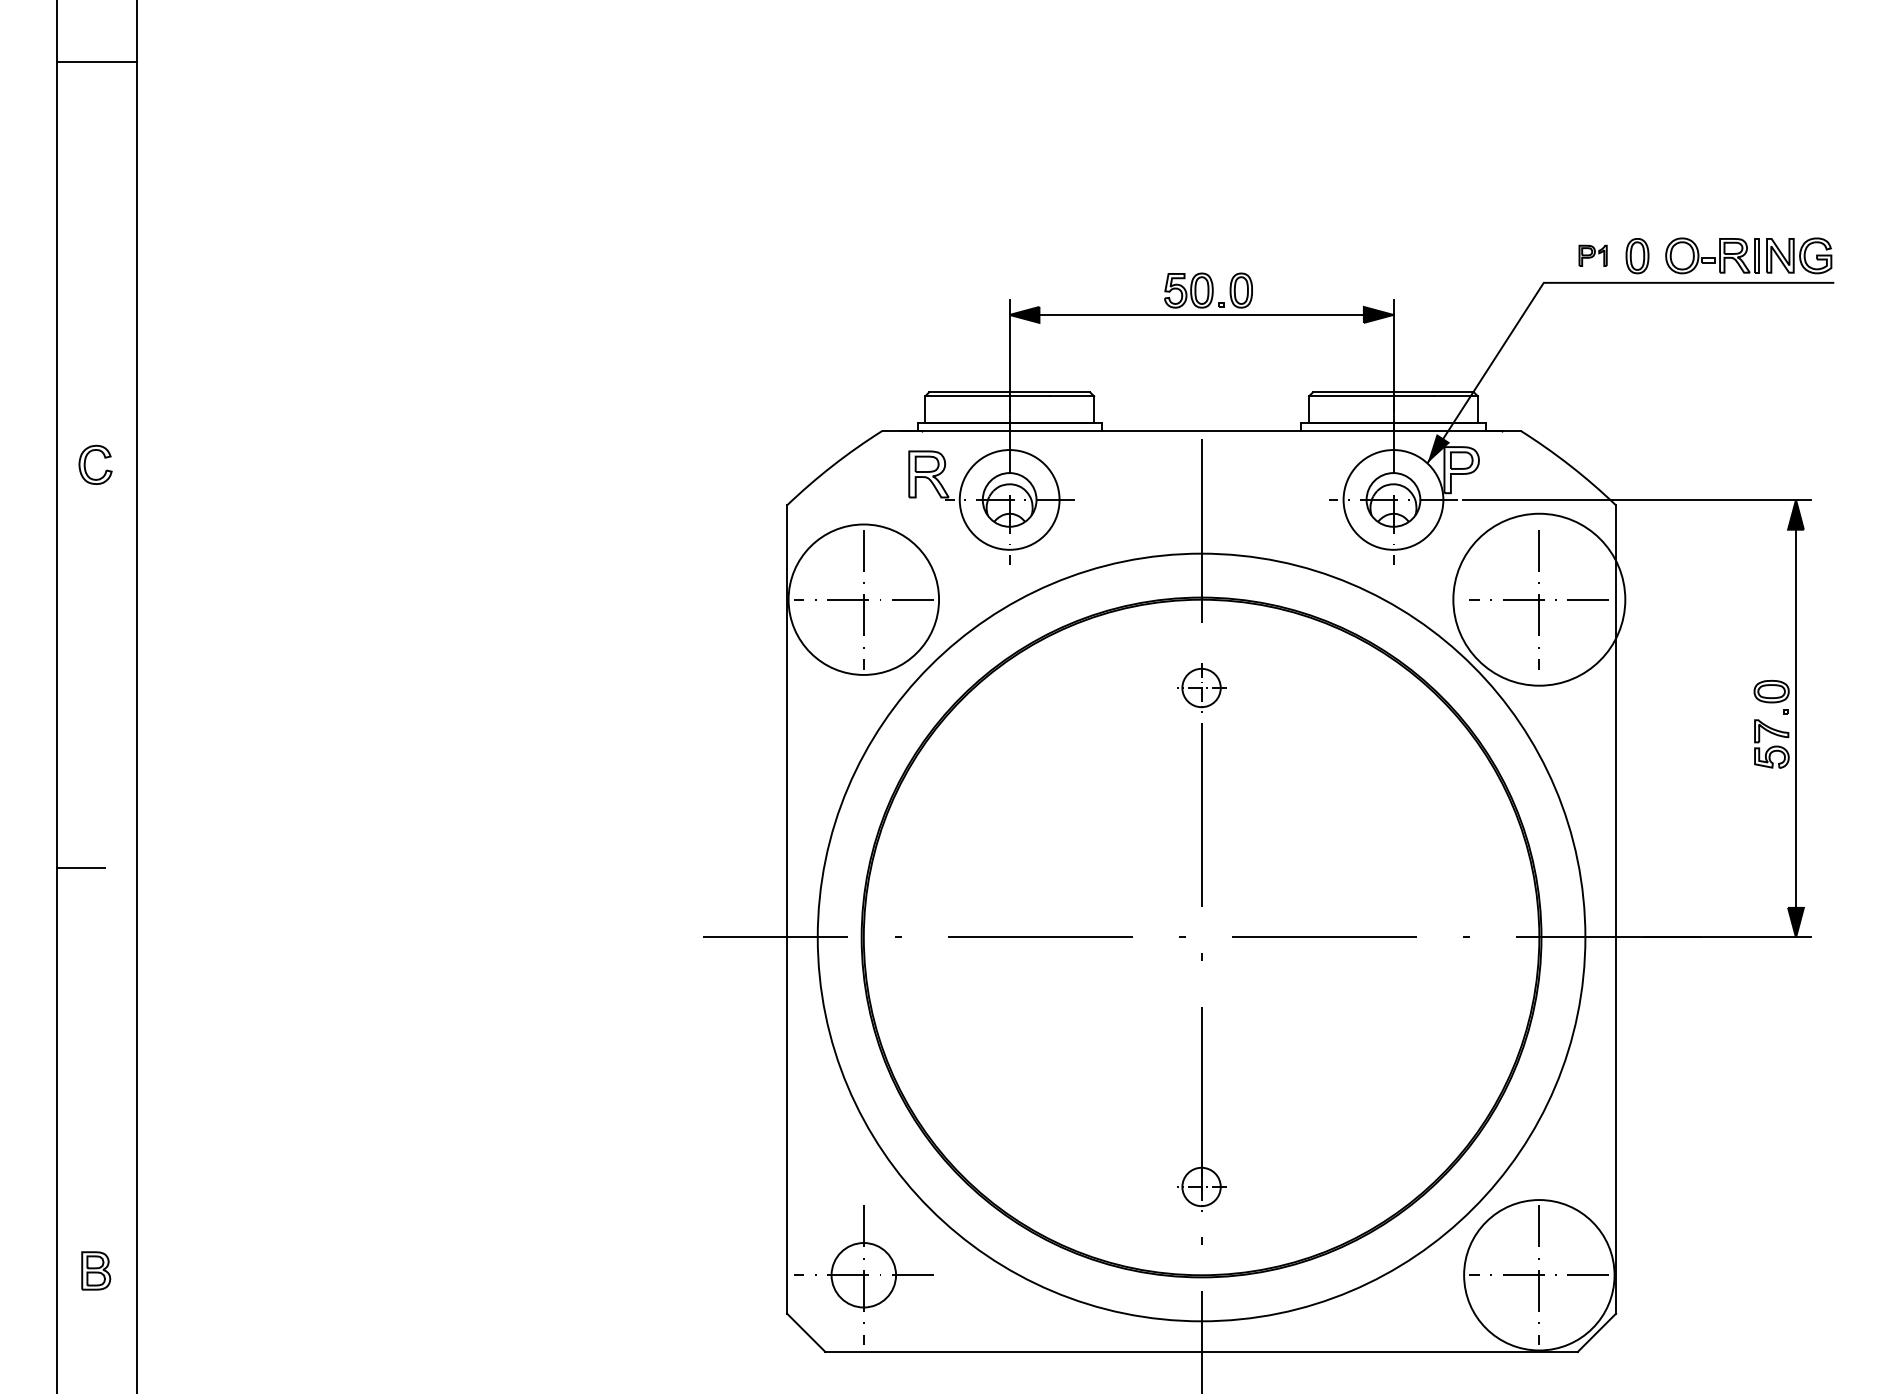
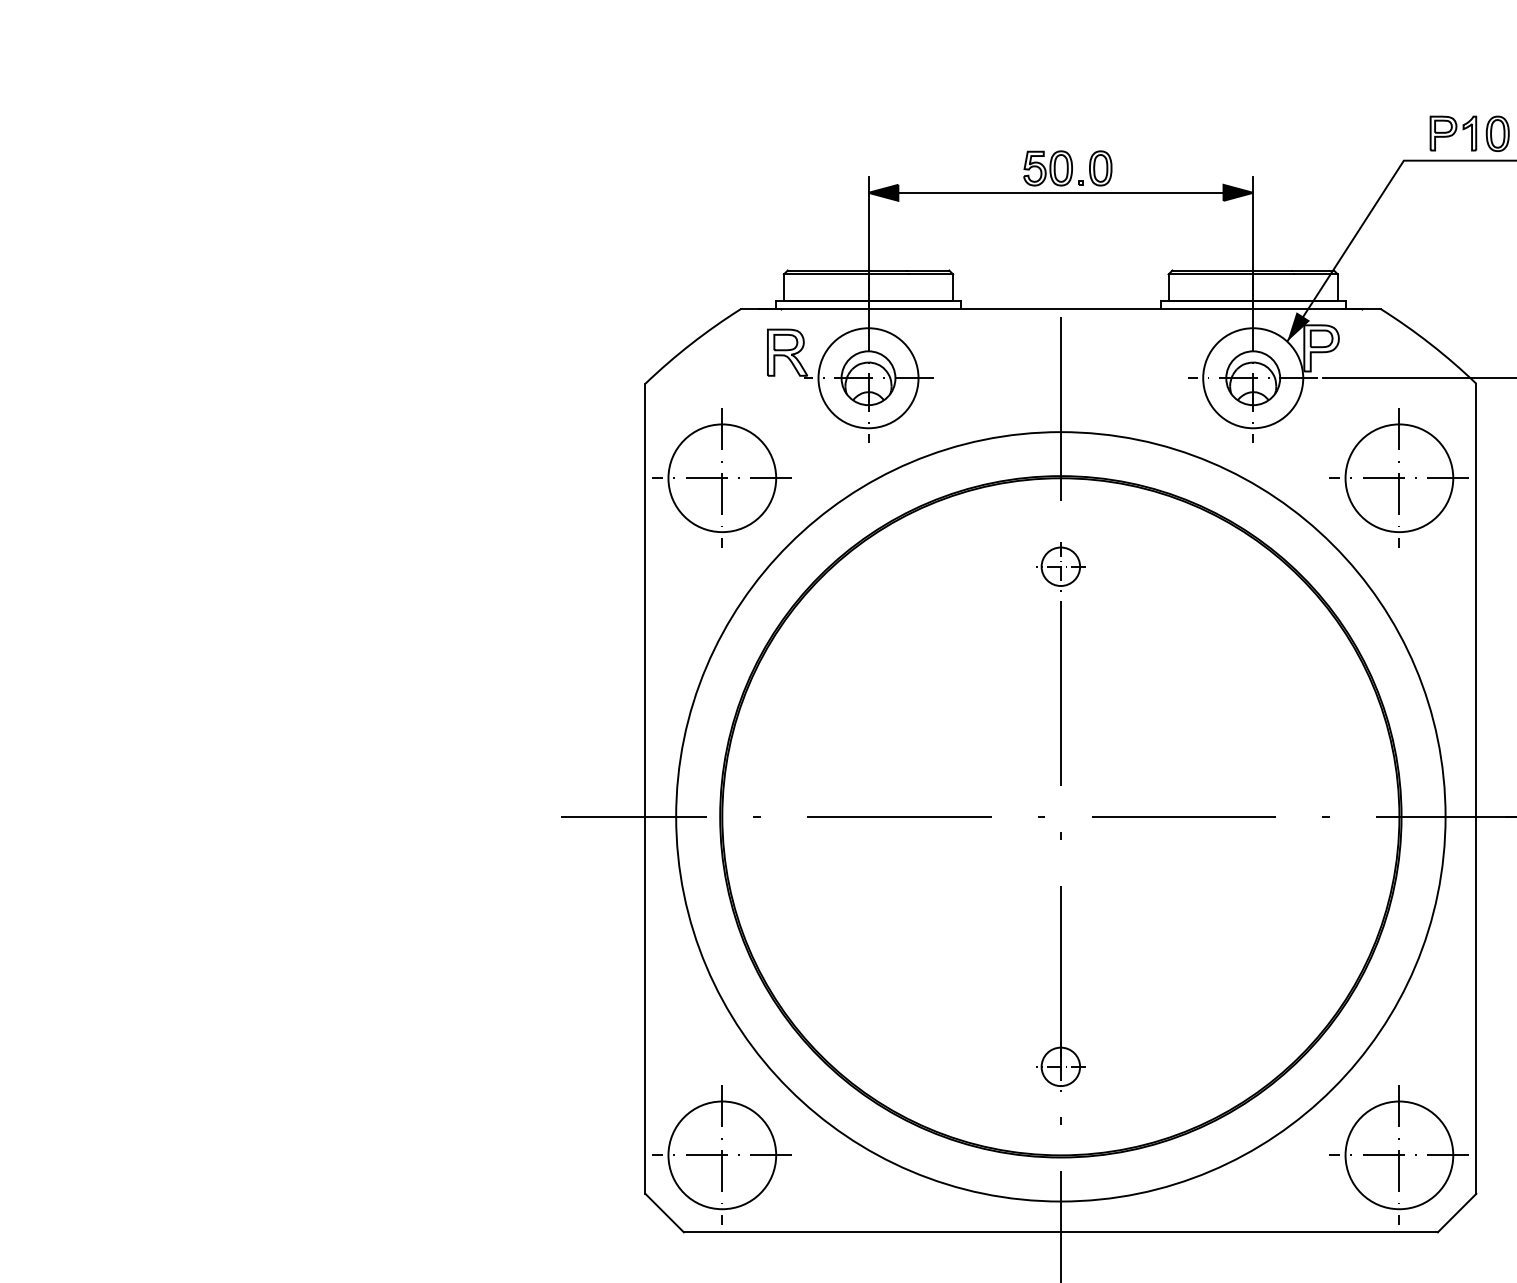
part: (1592, 255) -> (1452, 133), size x1.67
circle: (863, 599) -> (722, 478), size x0.71
circle: (1539, 599) -> (1399, 478), size x0.62
circle: (863, 1274) -> (722, 1154), size x1.67
circle: (1539, 1274) -> (1399, 1154), size x0.71

